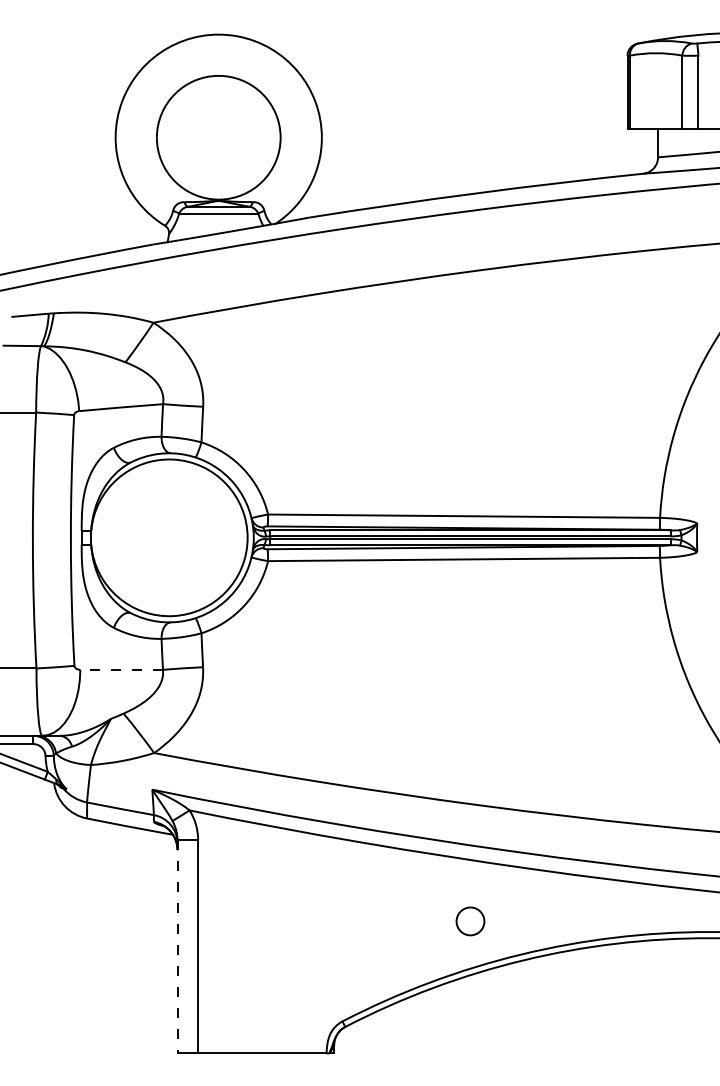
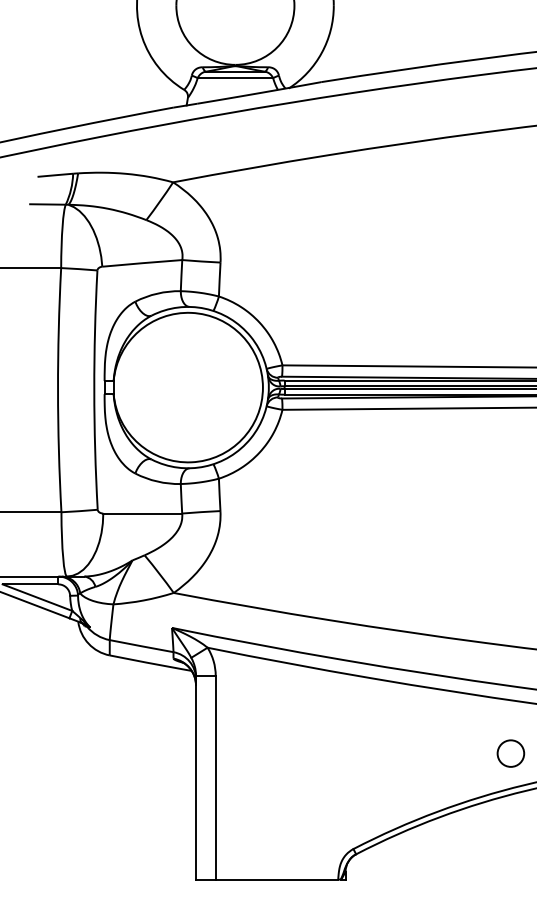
line: (121, 669) -> (142, 513), dashed -> solid
circle: (470, 921) -> (510, 753), moved
line: (177, 946) -> (196, 777), dashed -> solid

